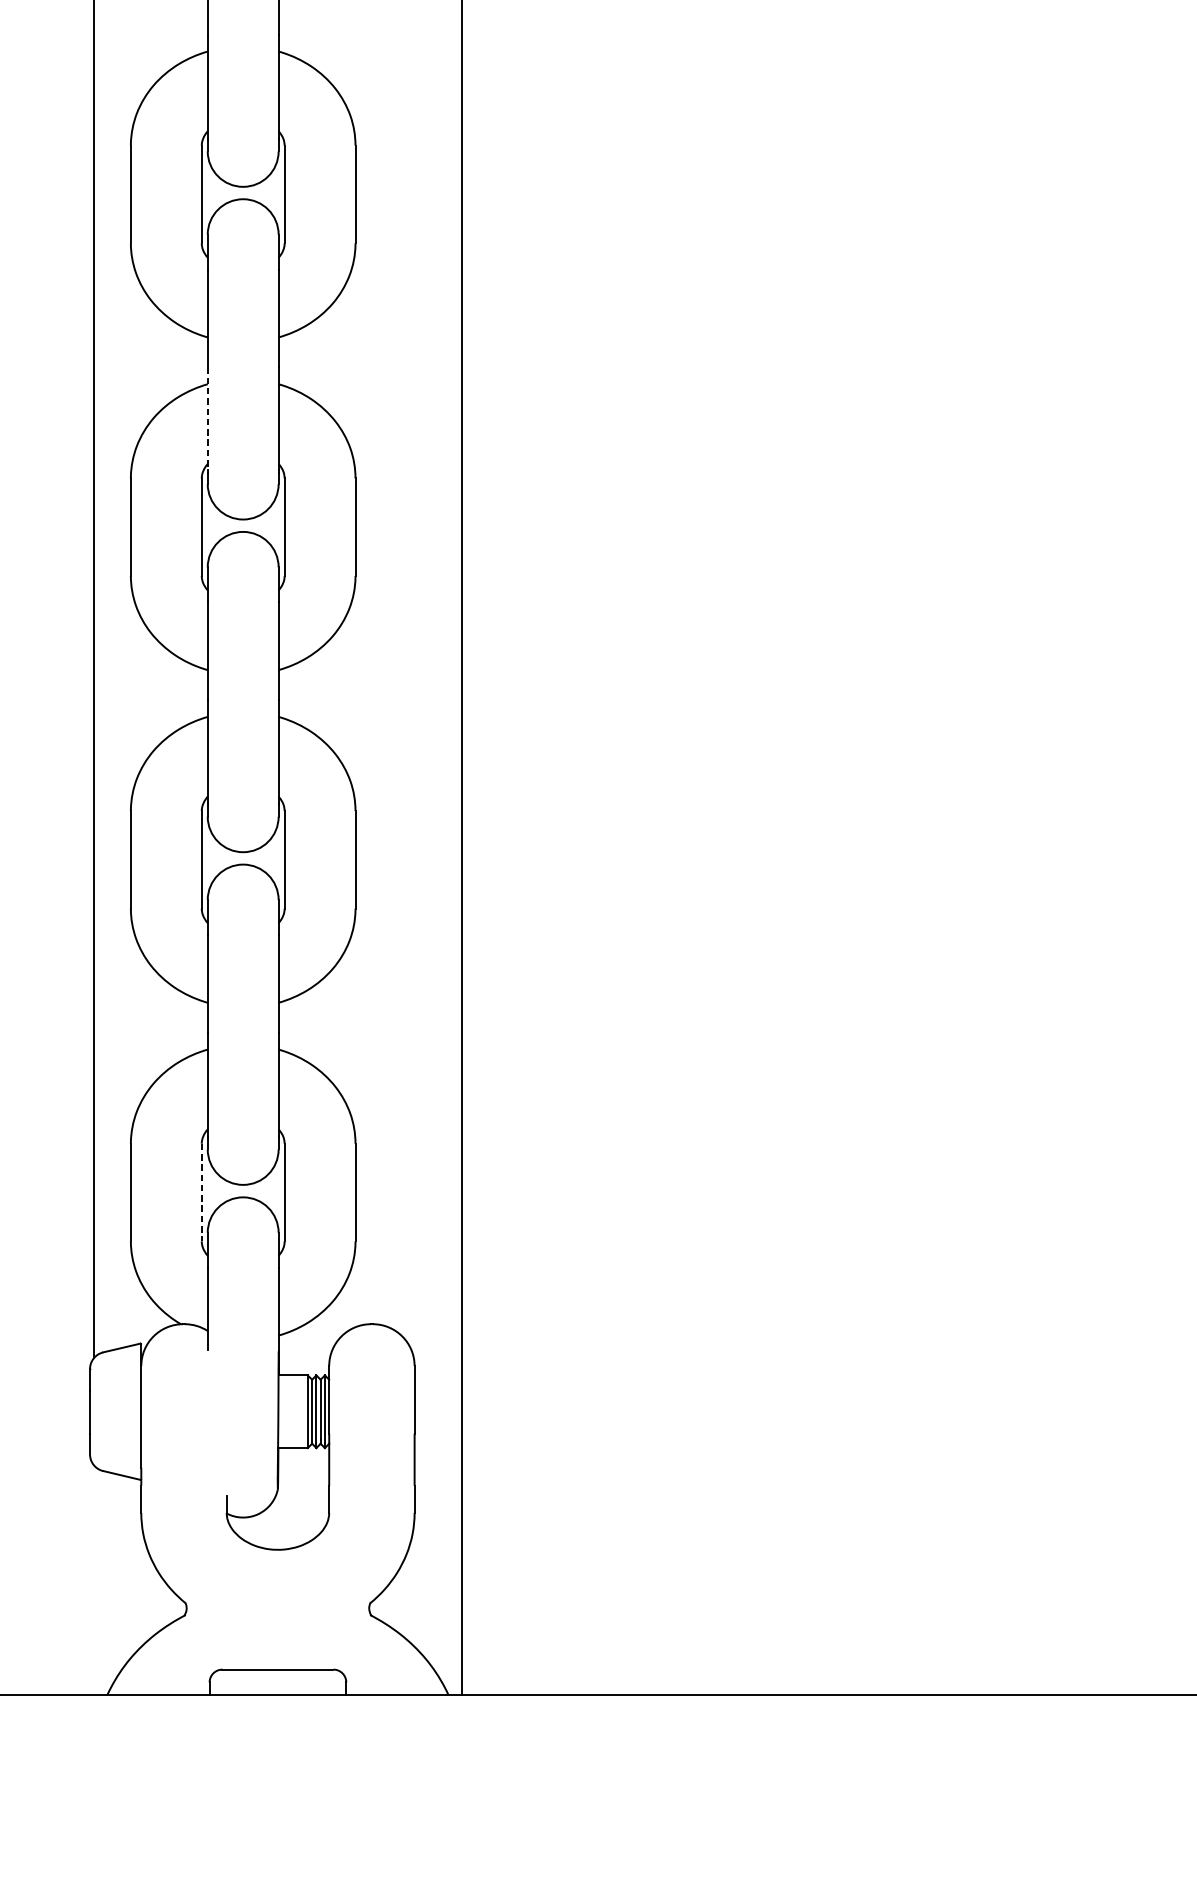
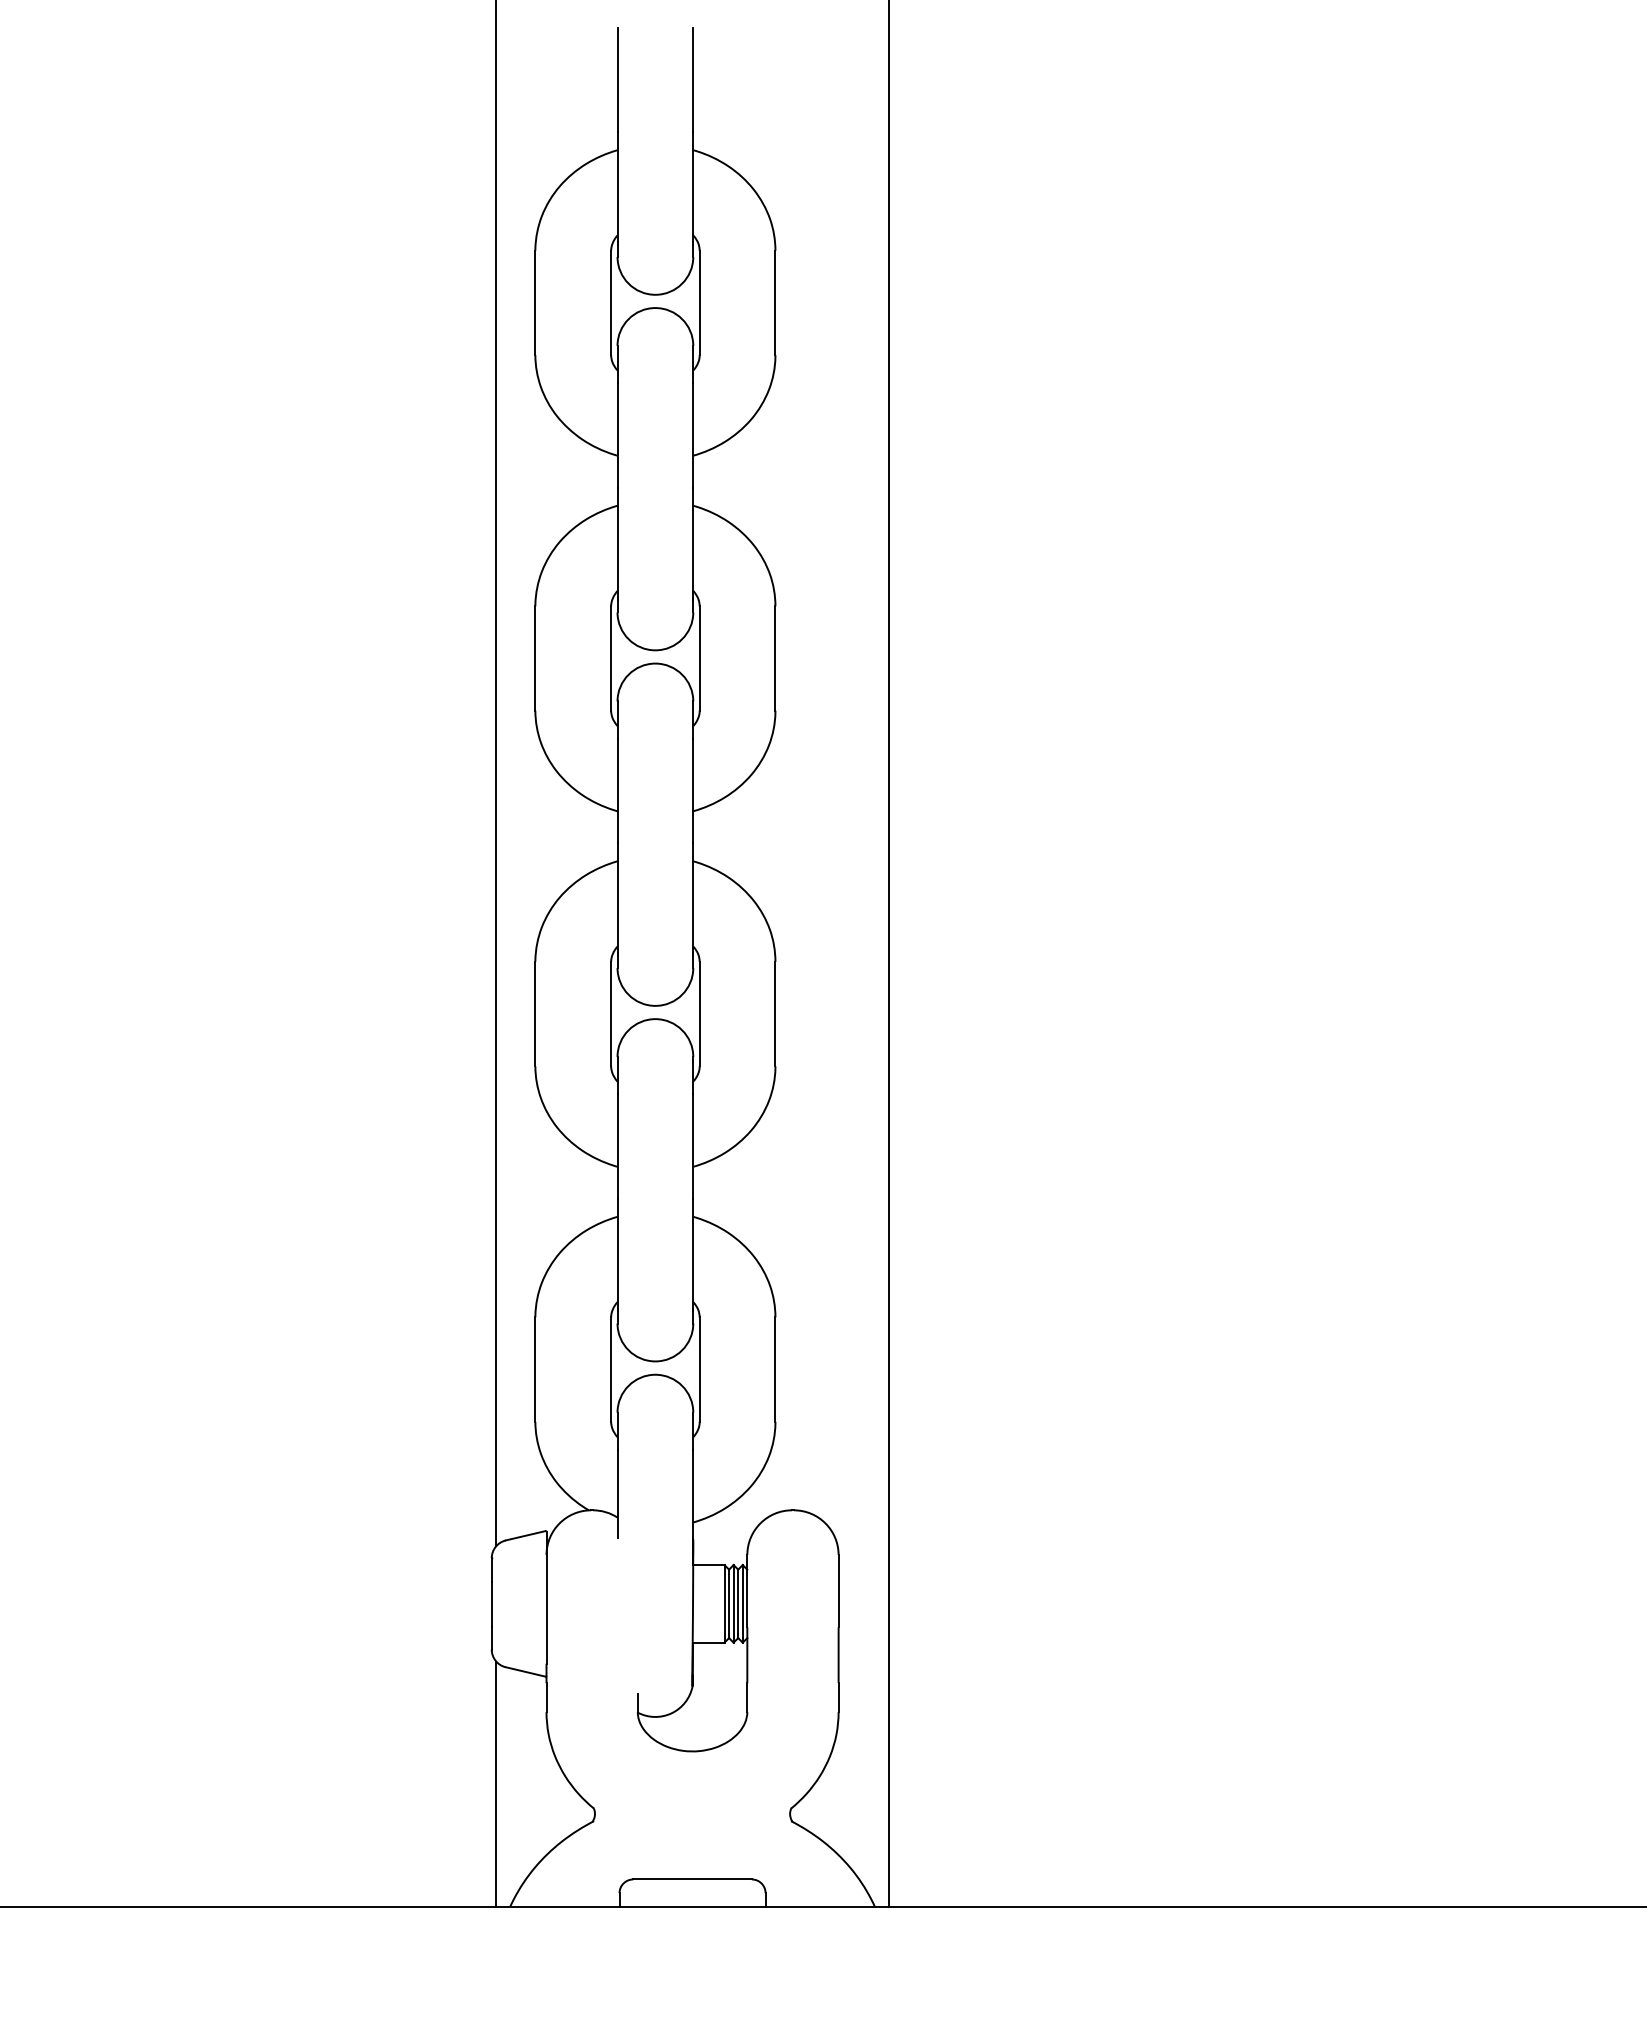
line: (207, 419) -> (617, 543), dashed -> solid
line: (202, 1193) -> (611, 1370), dashed -> solid
line: (94, 1579) -> (496, 1783), added

